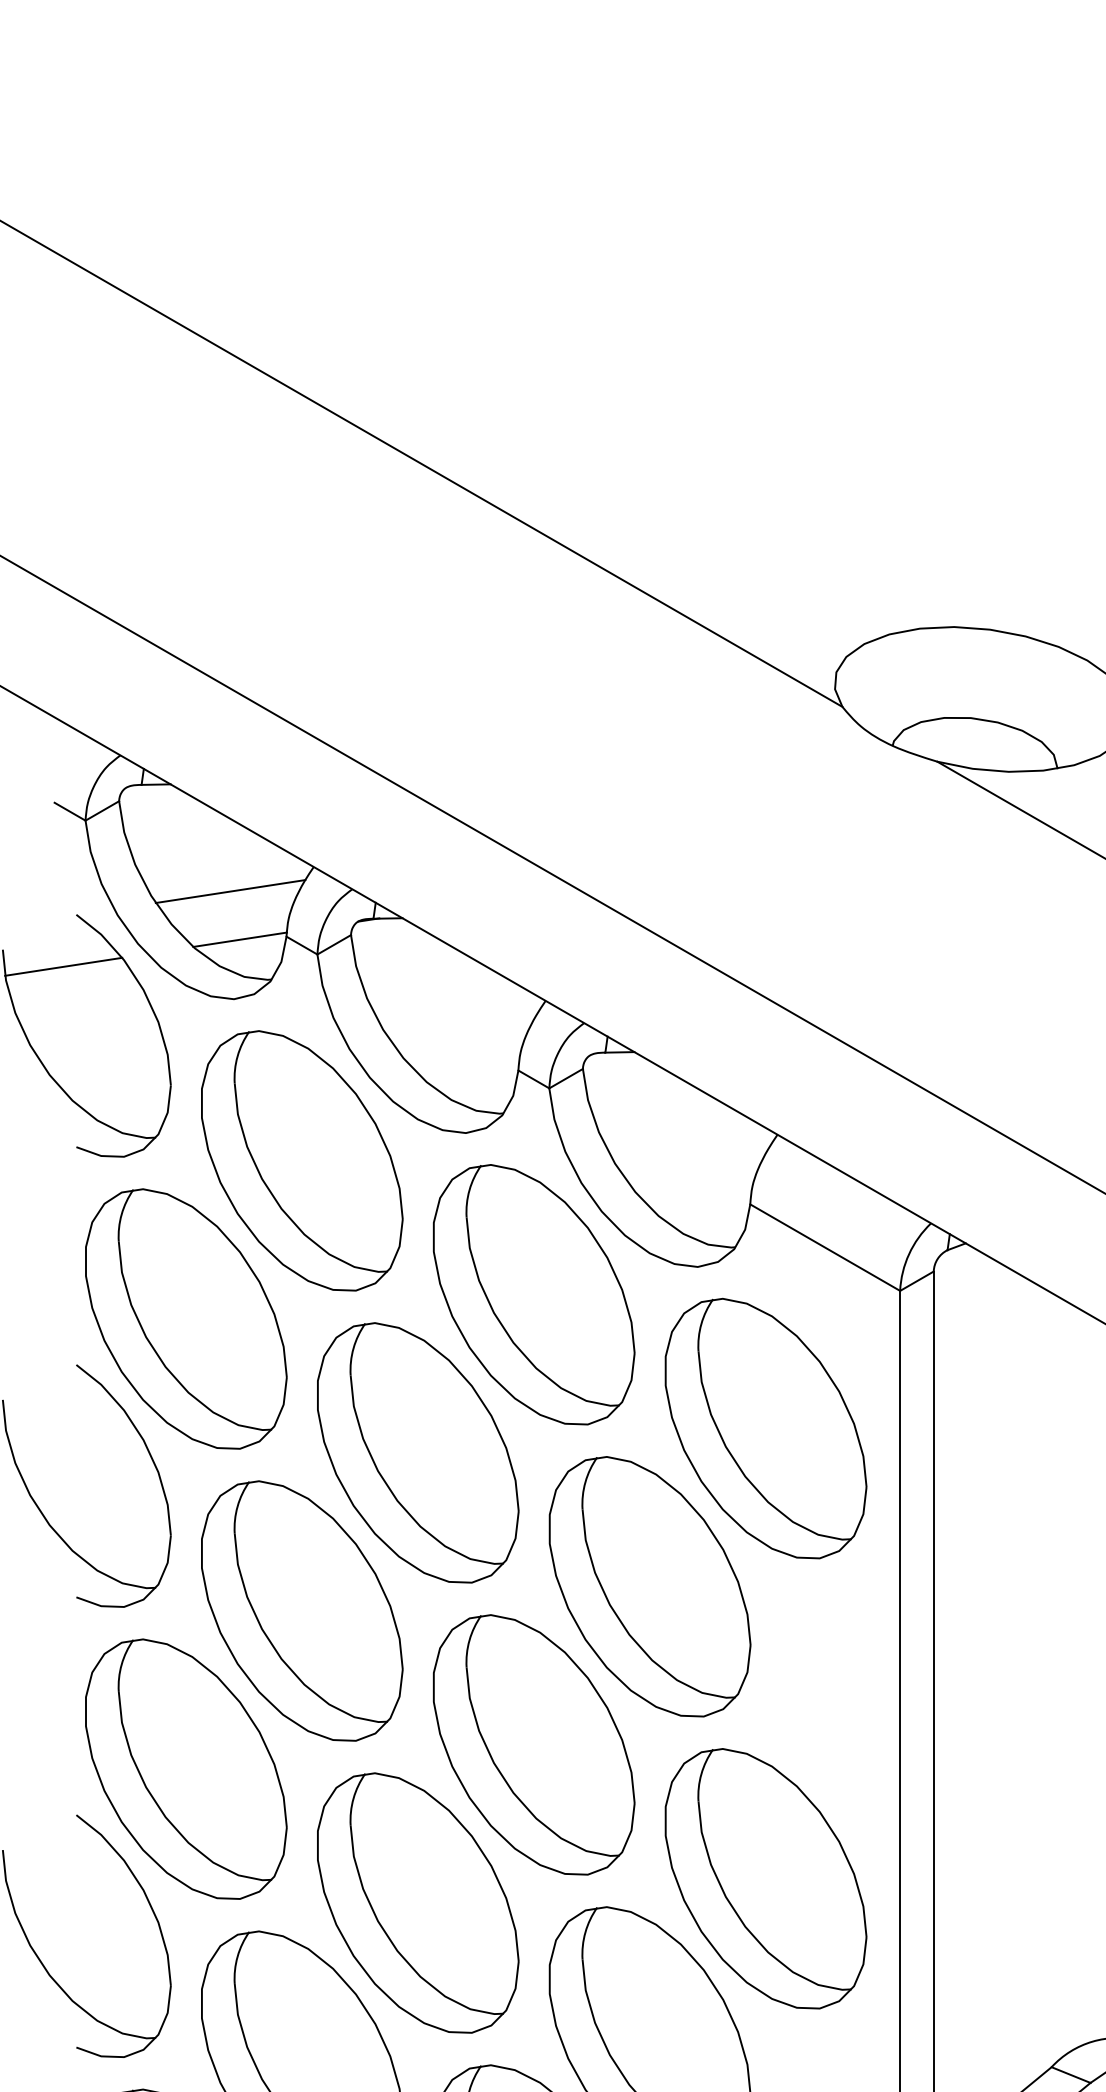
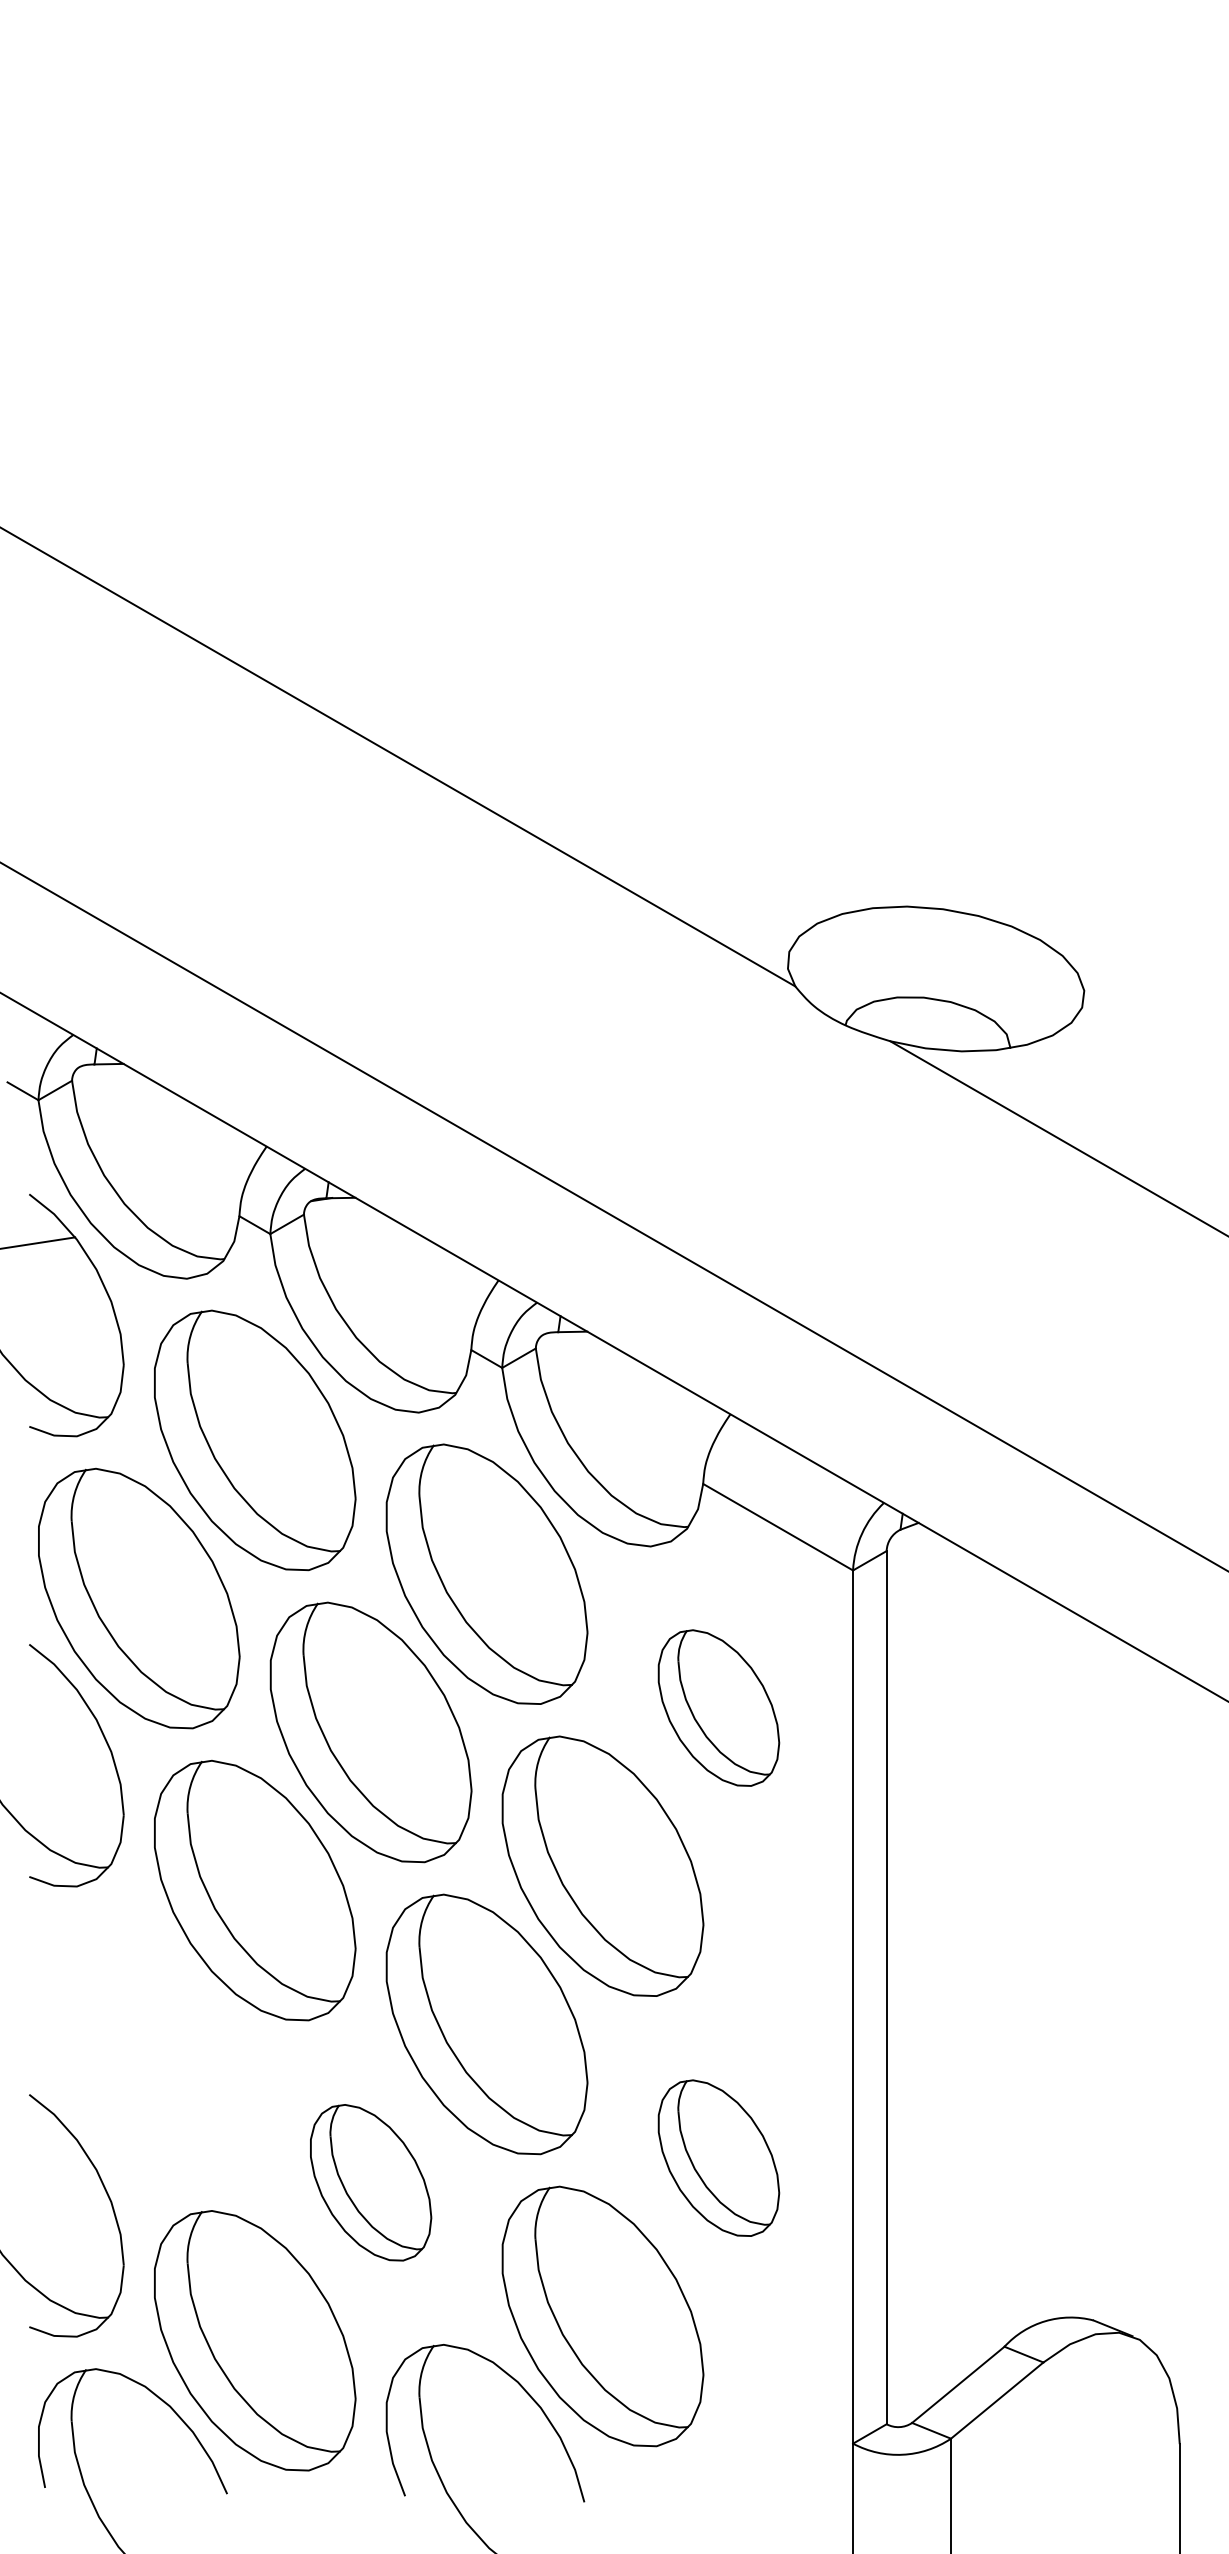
line: (230, 890) -> (183, 1170), removed
line: (239, 939) -> (192, 1219), removed
part: (765, 1427) -> (718, 1707), size x0.6
part: (186, 1768) -> (139, 2048), removed
part: (765, 1877) -> (718, 2157), size x0.6
part: (417, 1902) -> (370, 2182), size x0.6

